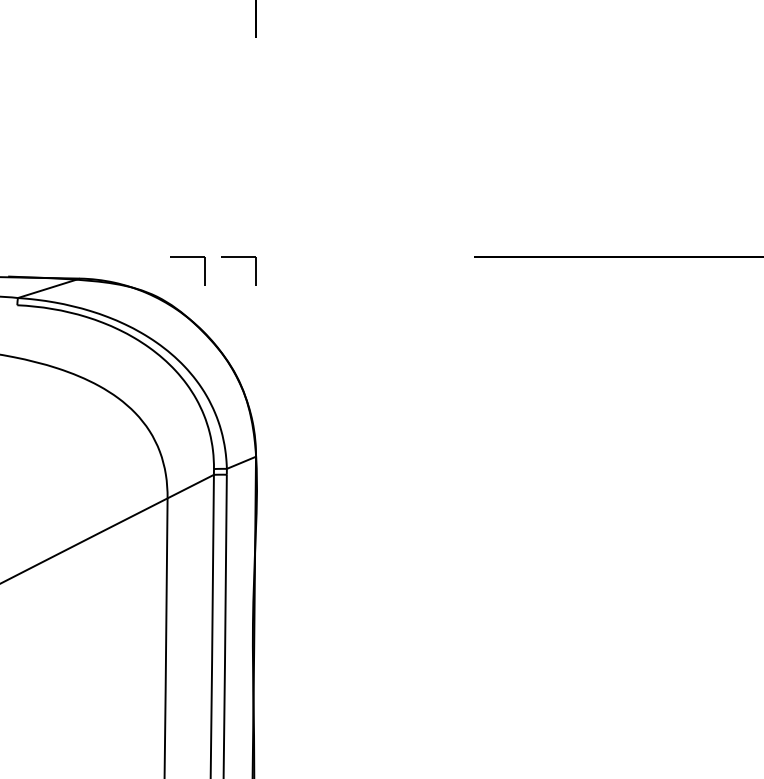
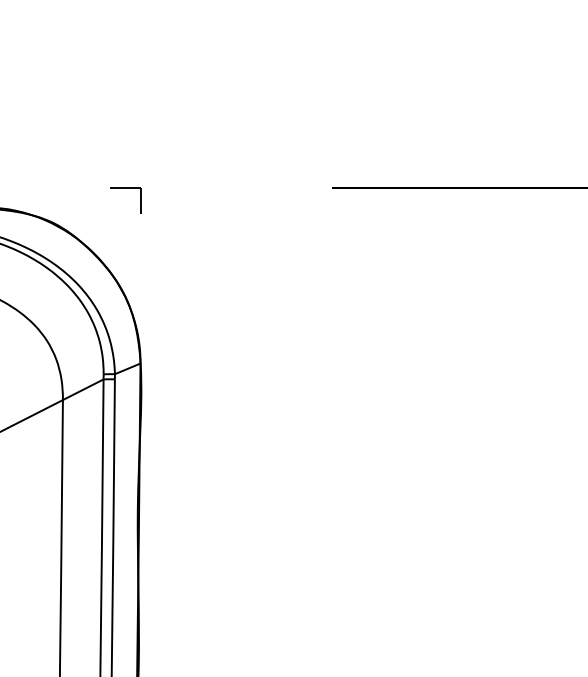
part: (187, 257) -> (80, 188), removed

